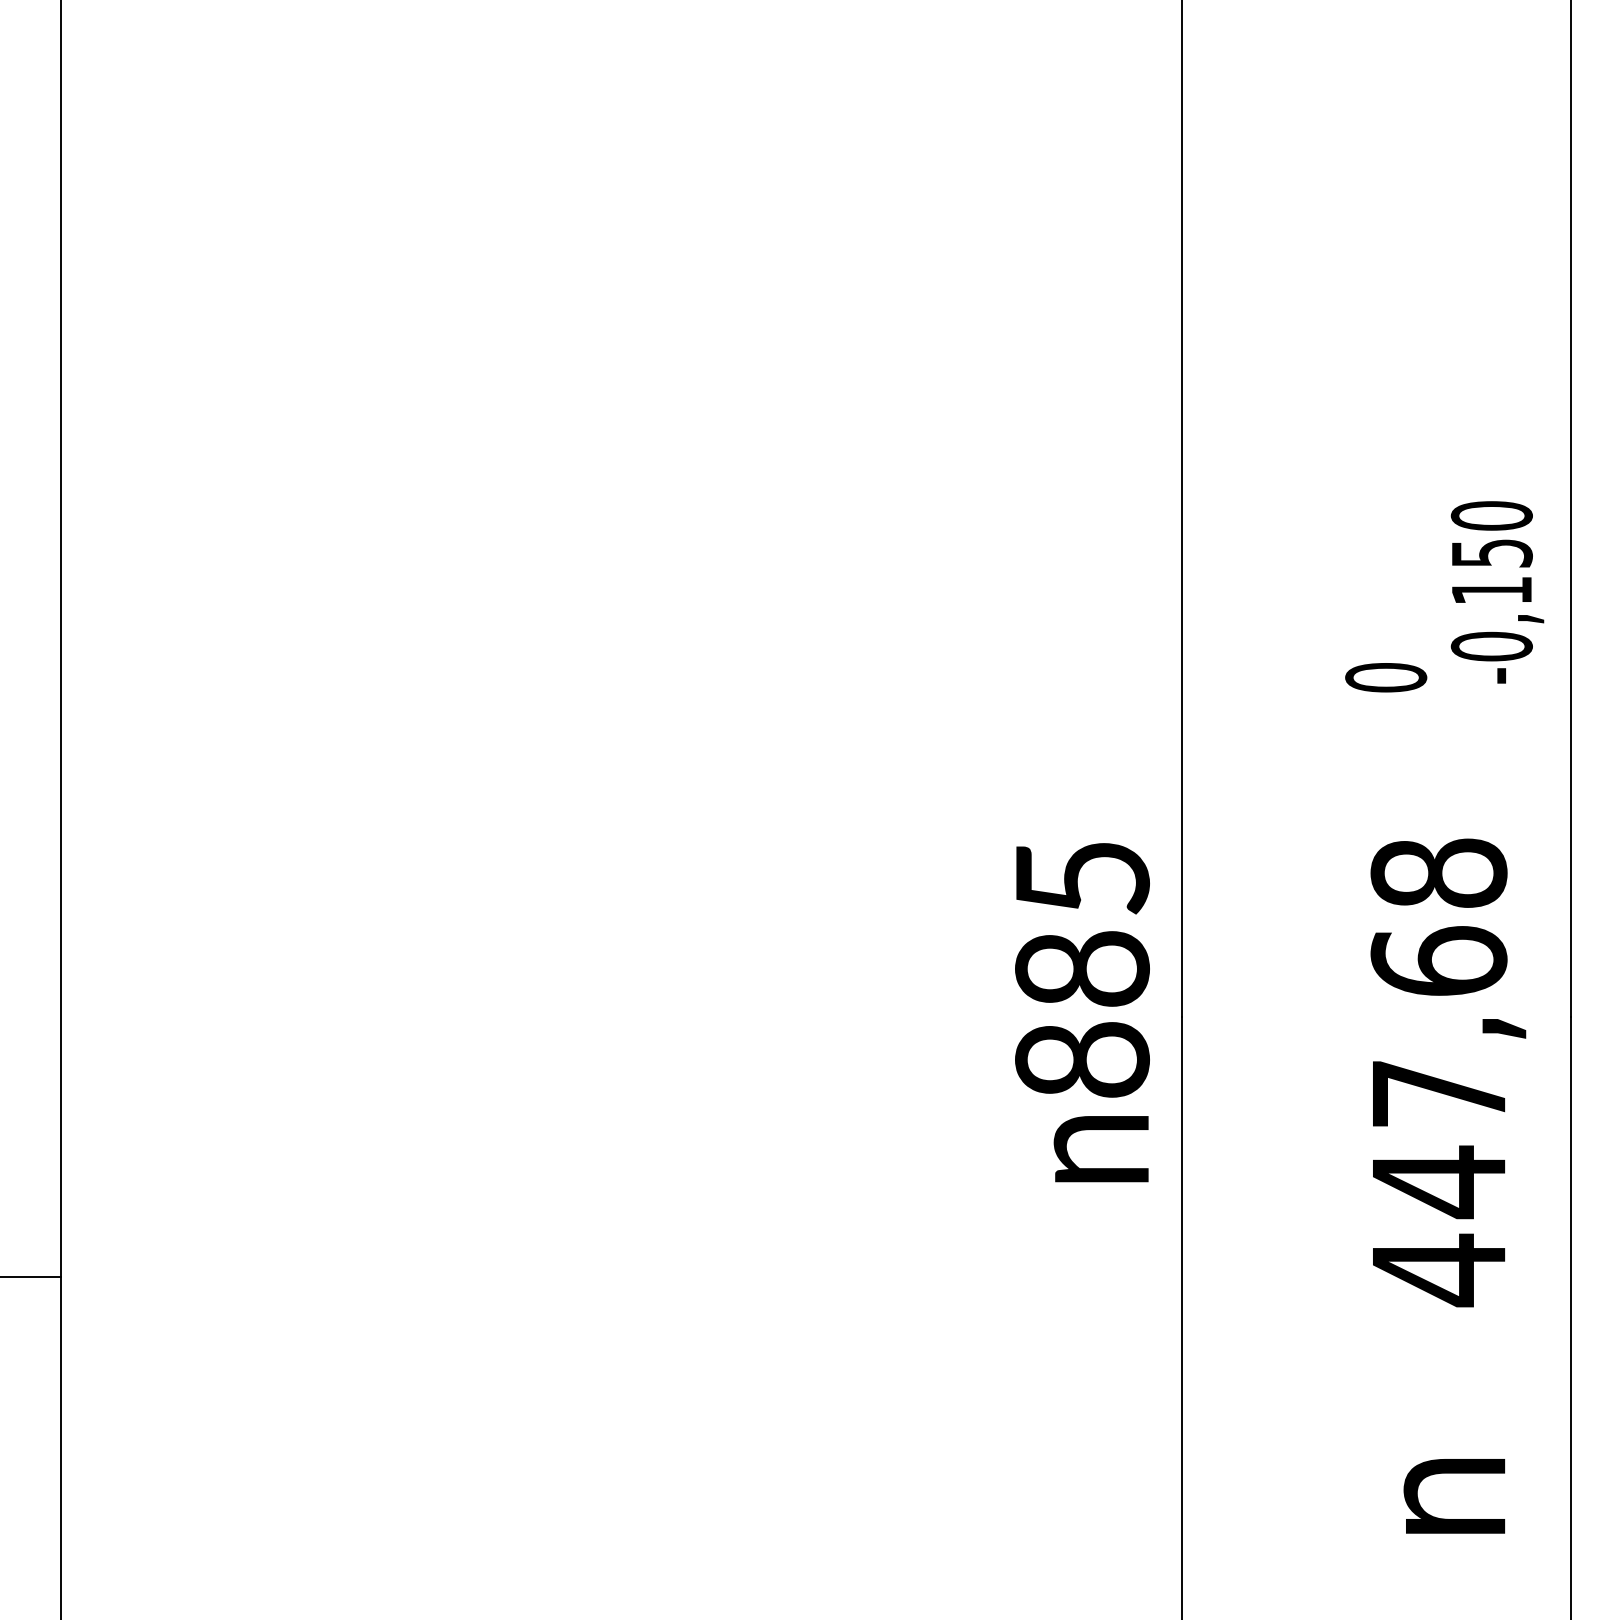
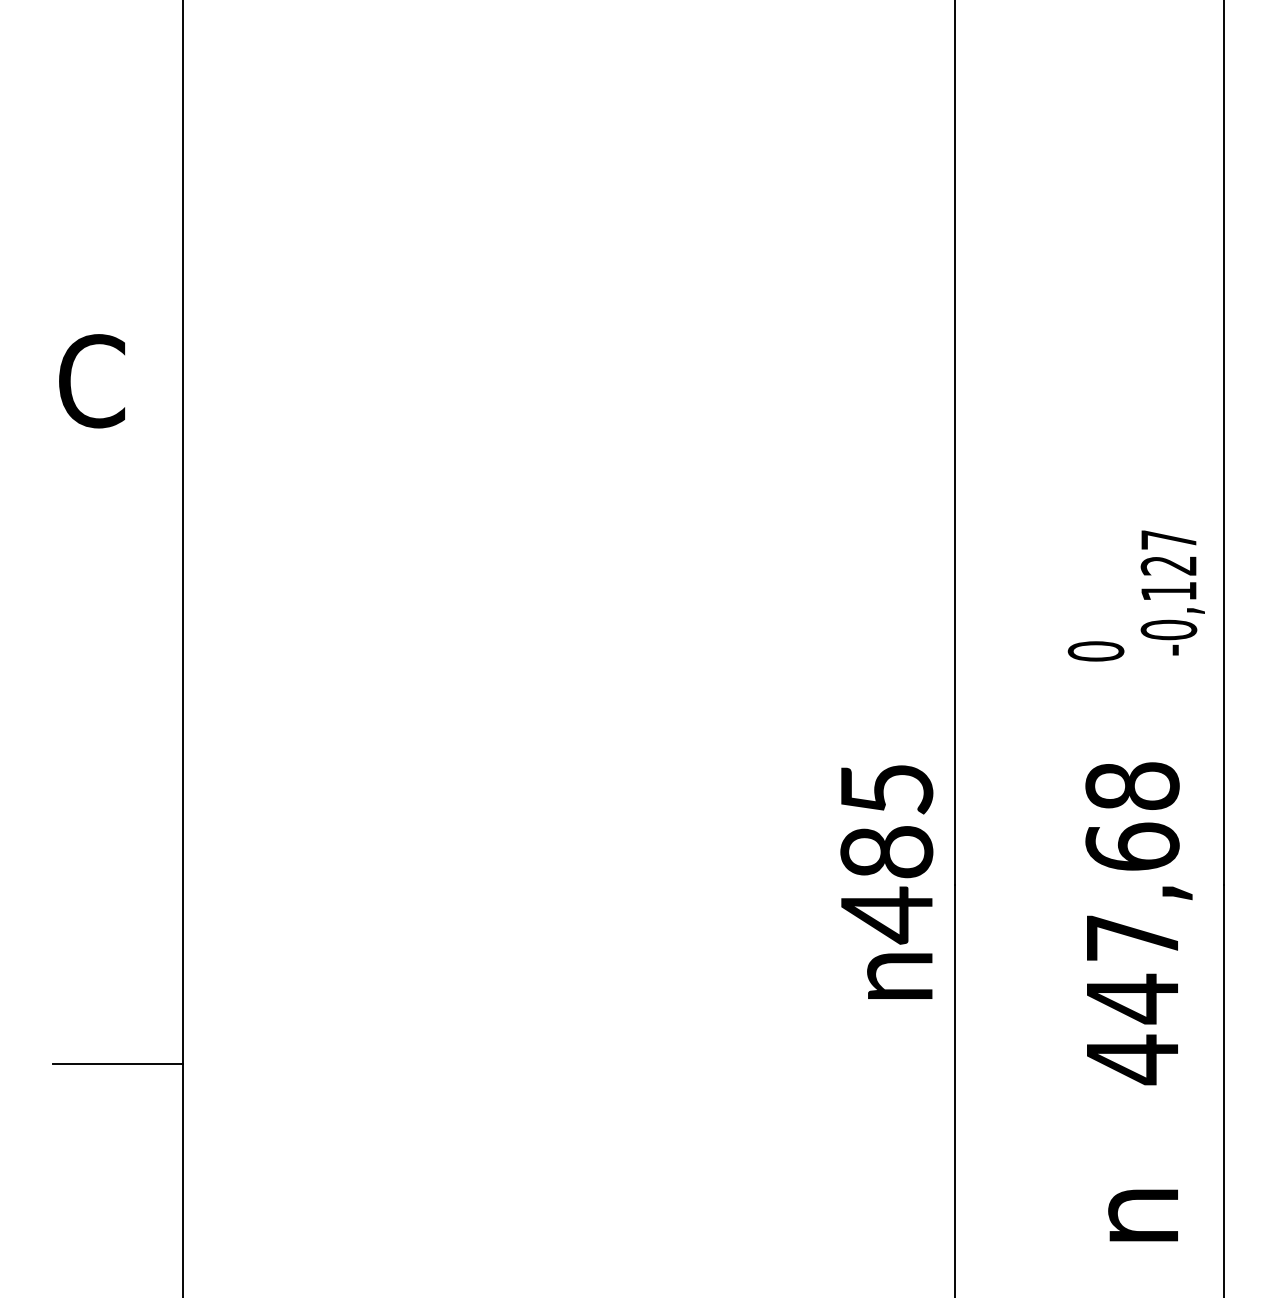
text: (1491, 534) -> (1168, 552), -0,150 -> -0,127
text: (1081, 1060) -> (886, 915), 885 -> 485

